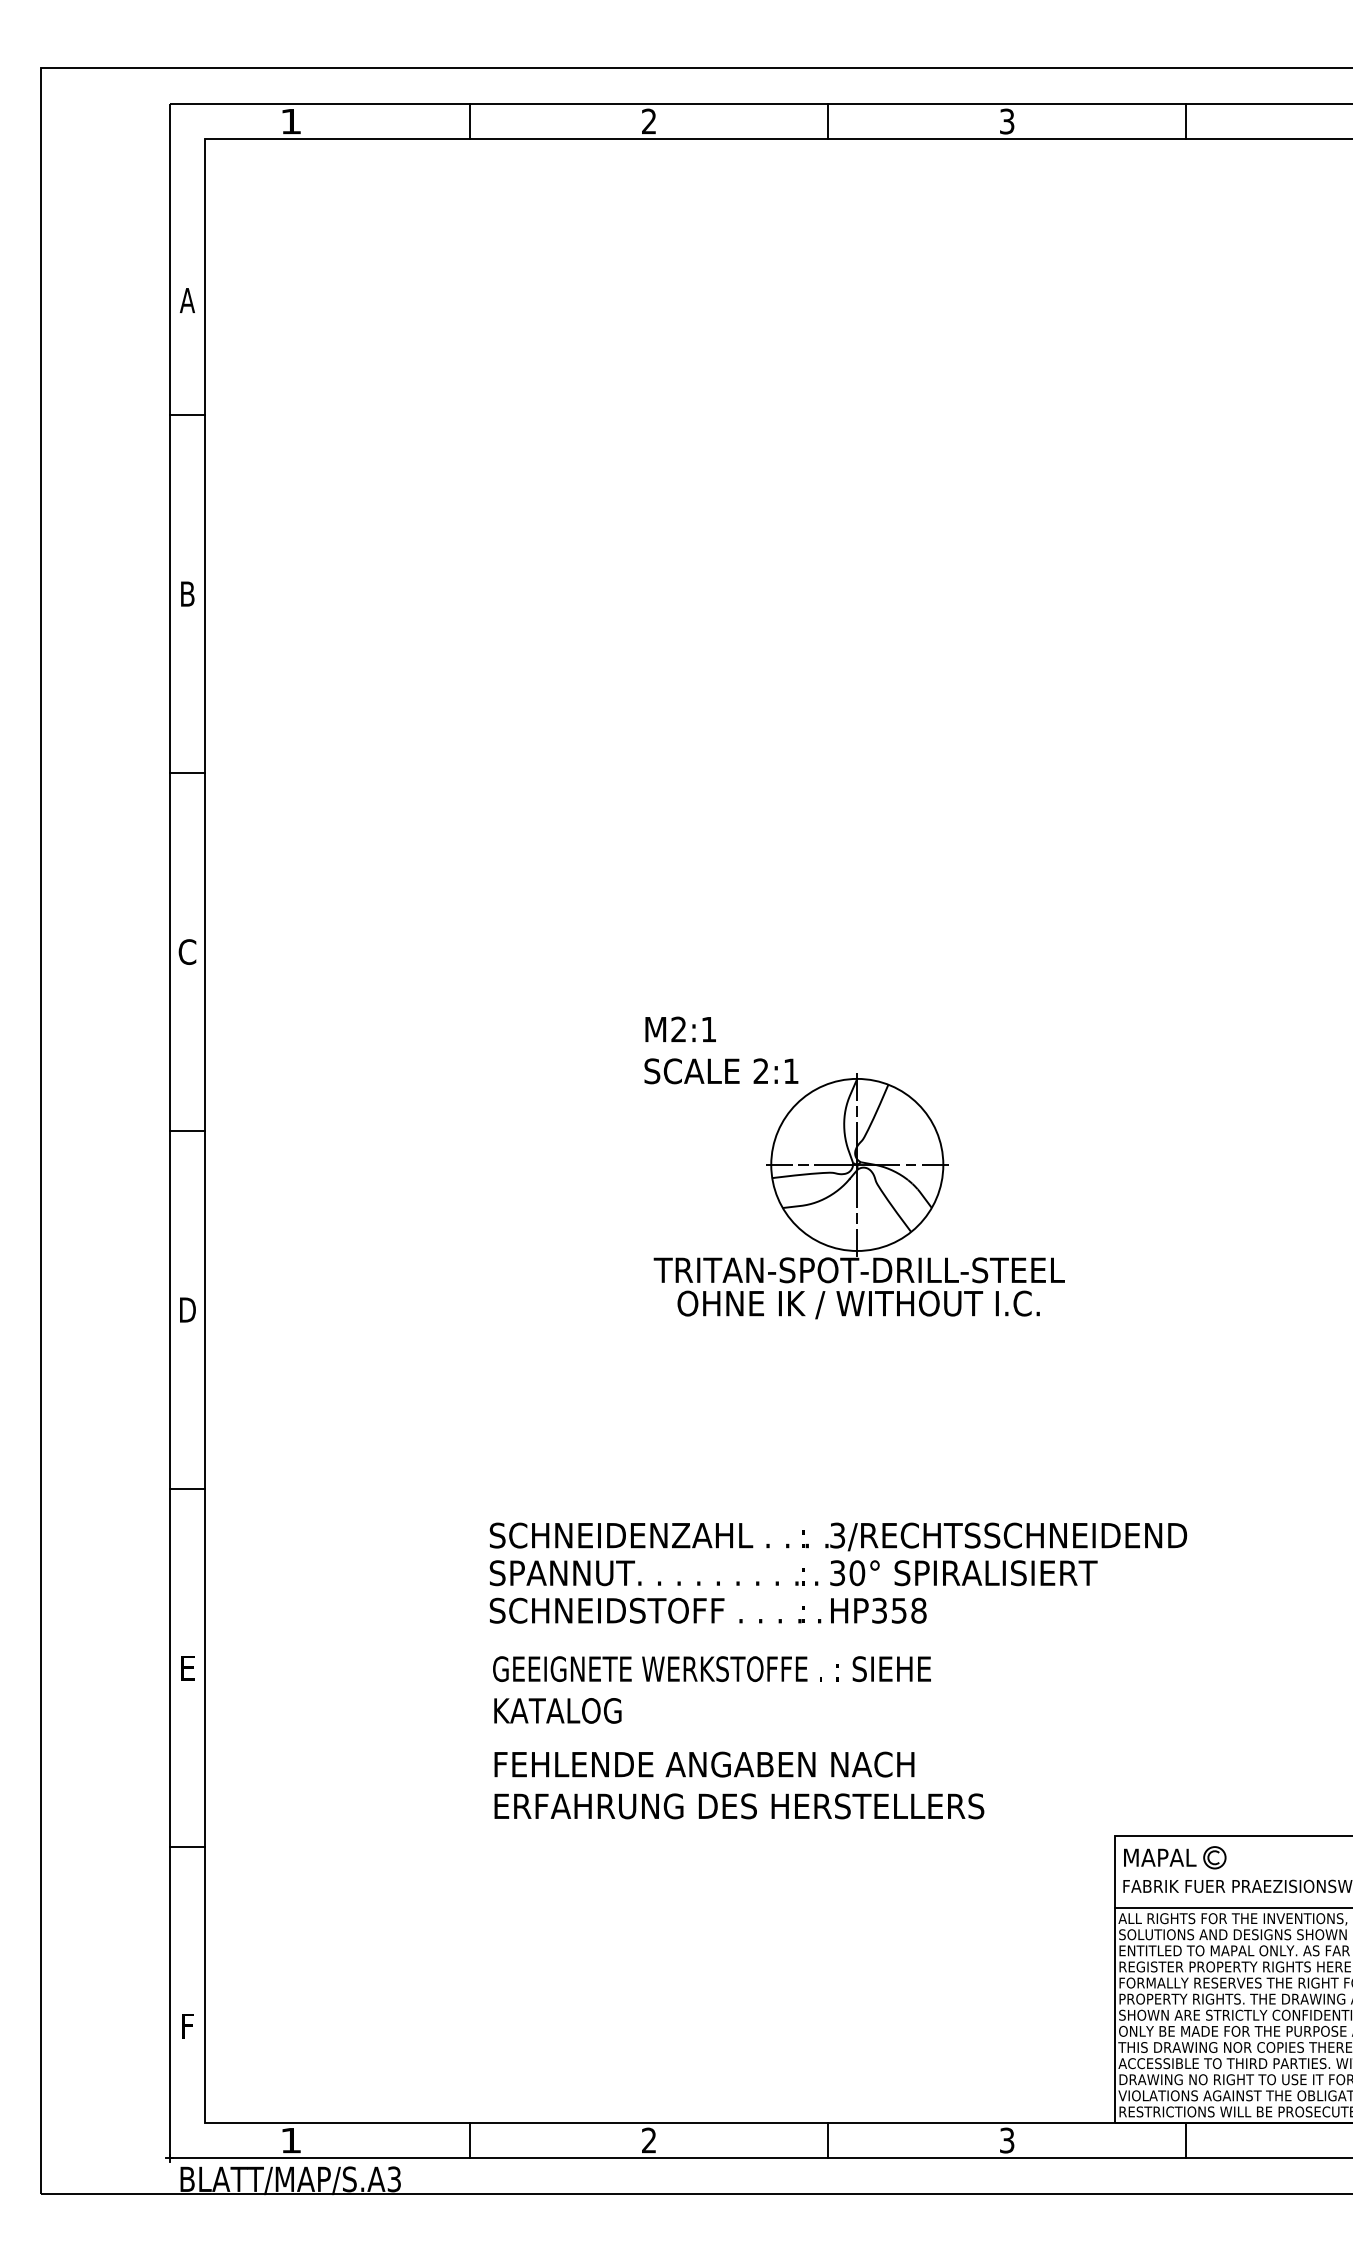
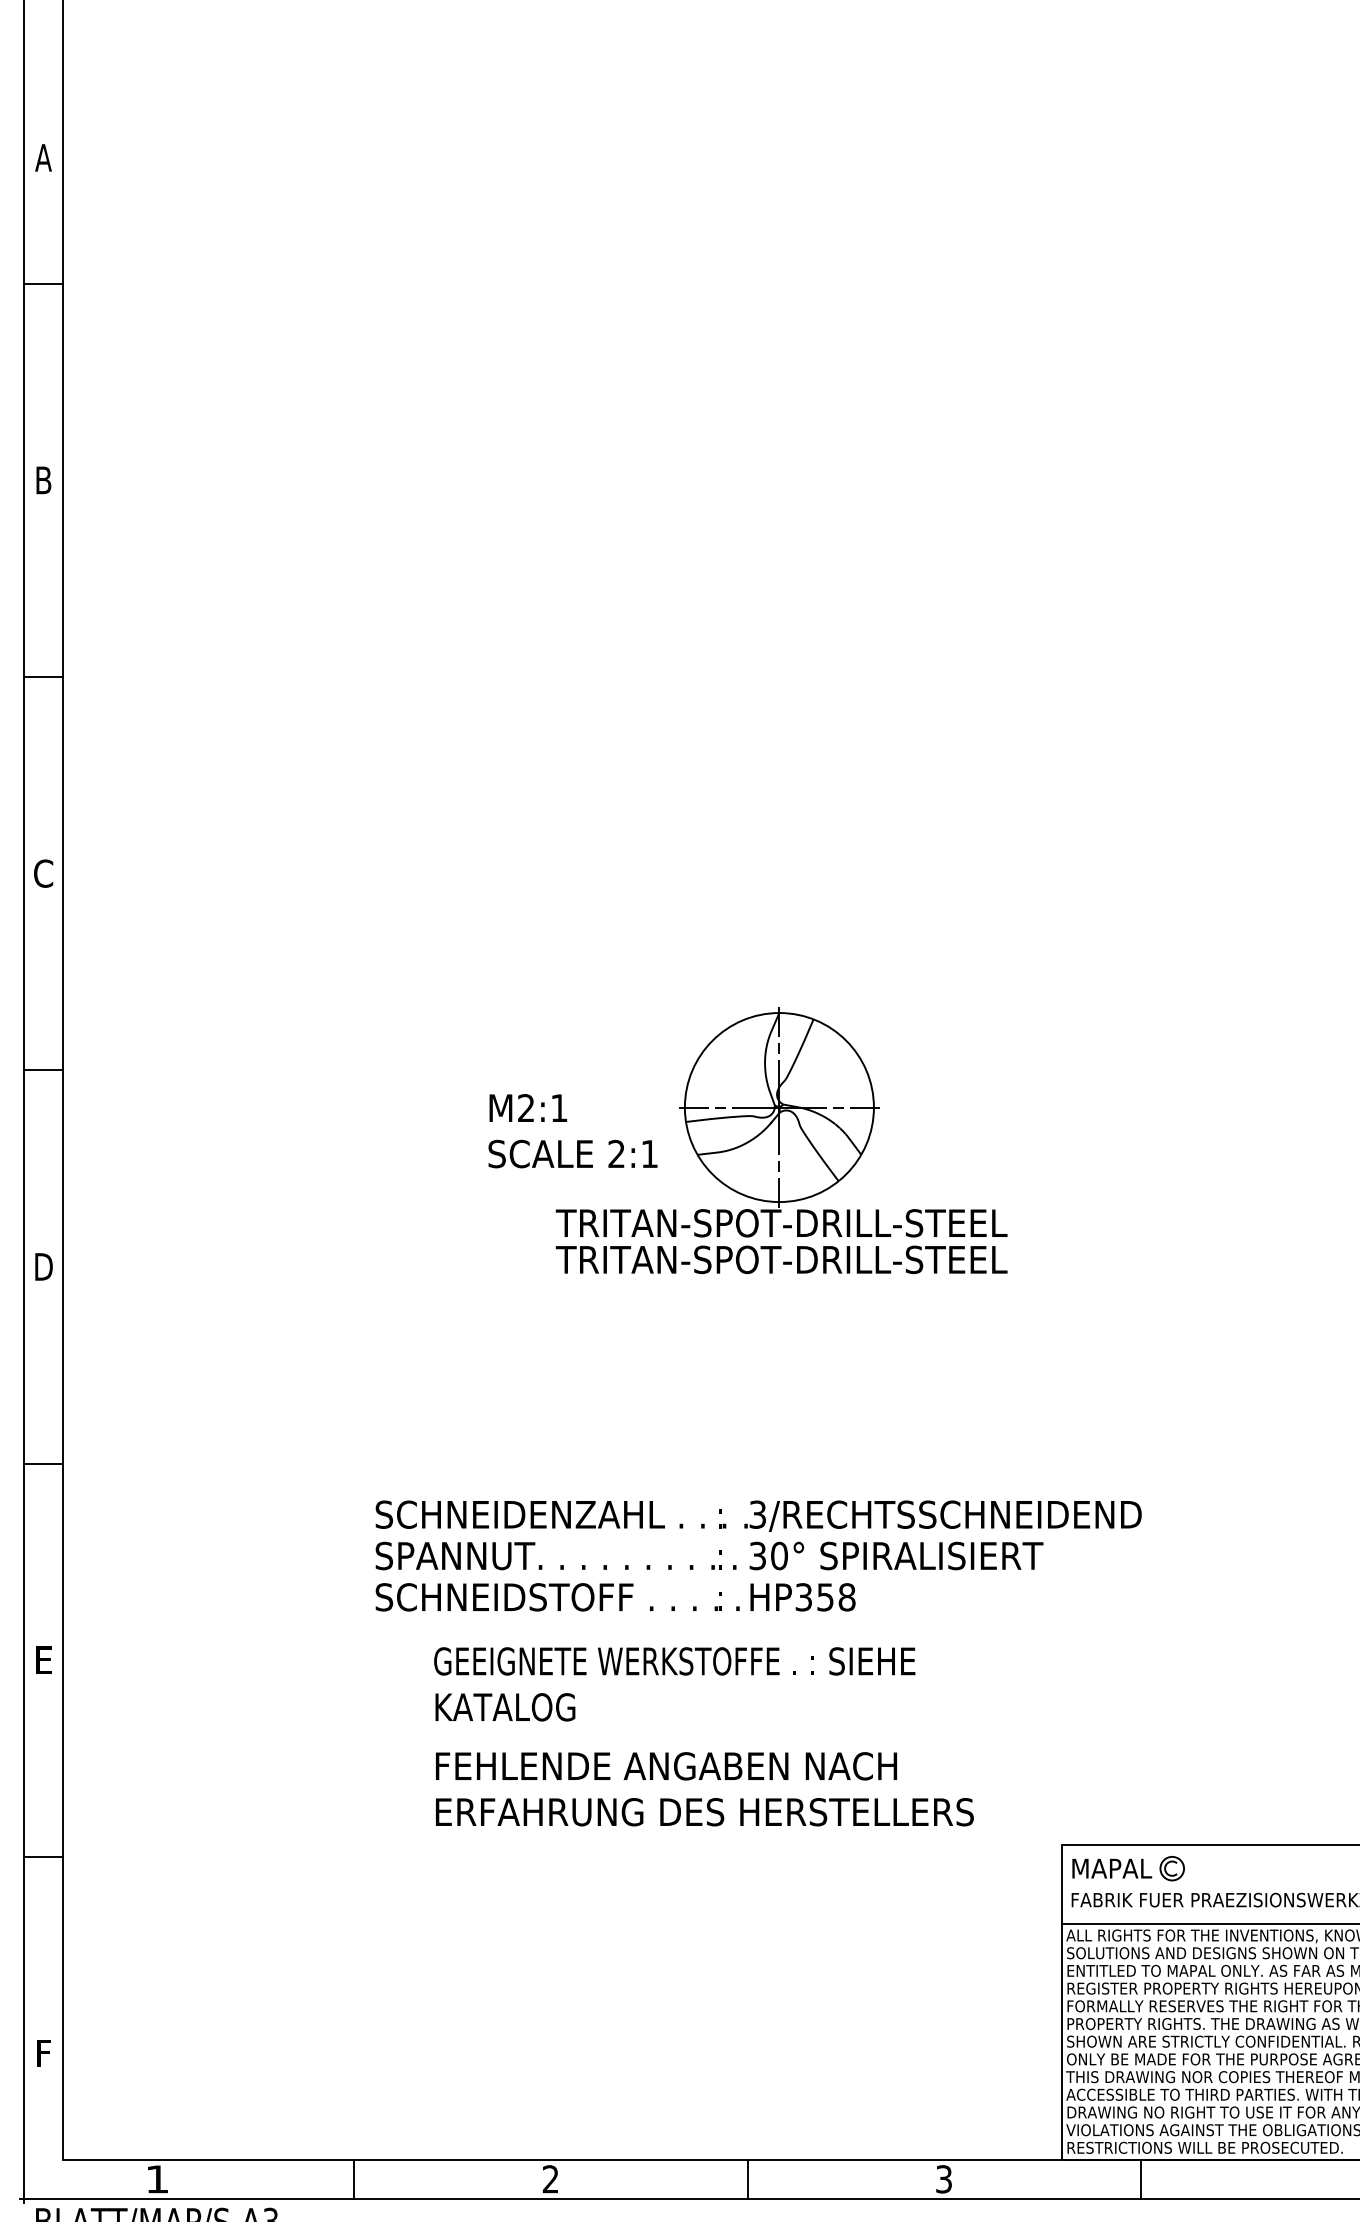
text: (721, 1050) -> (573, 1131), moved
text: (858, 1304) -> (780, 1260), OHNE IK / WITHOUT I.C. -> TRITAN-SPOT-DRILL-STEEL
text: (738, 1737) -> (703, 1736), moved

